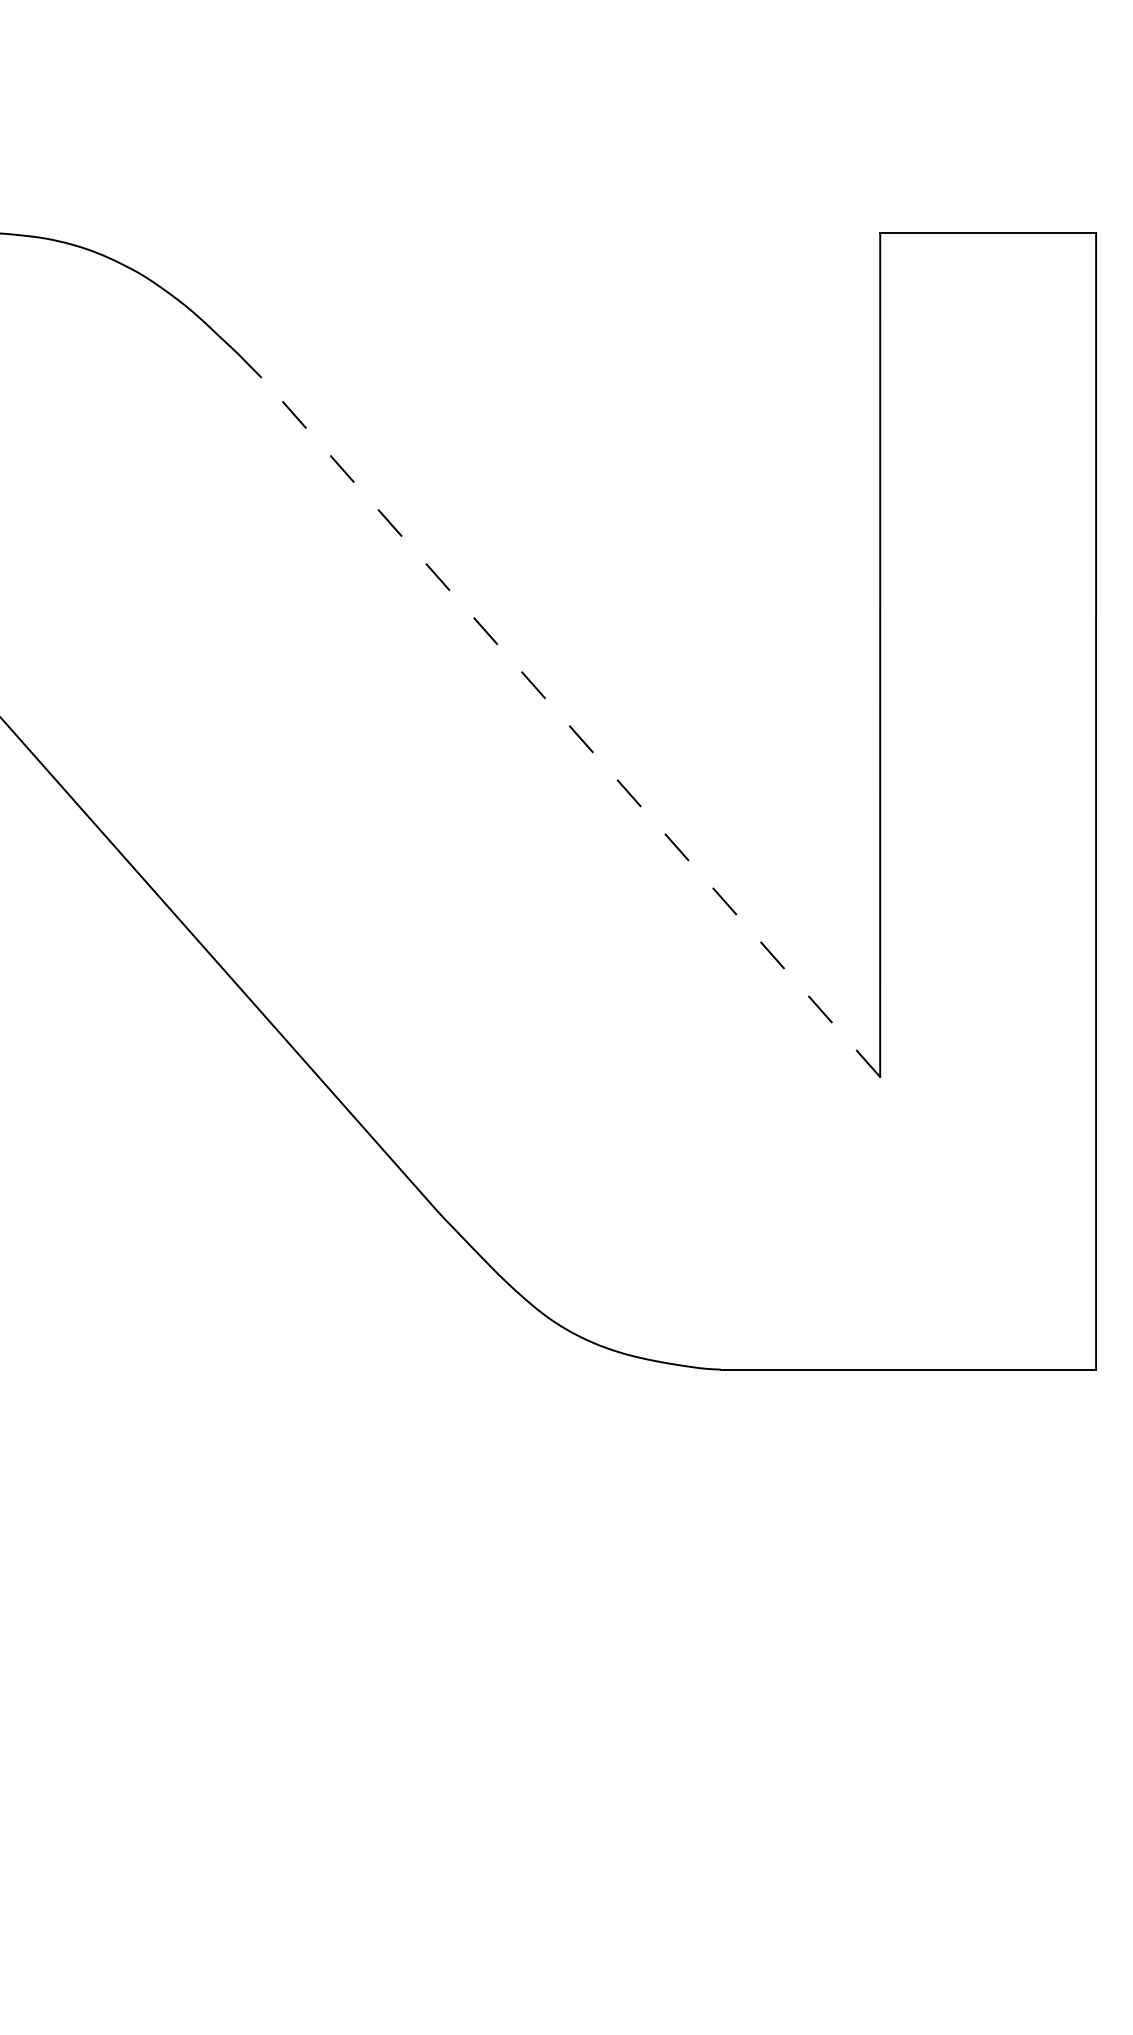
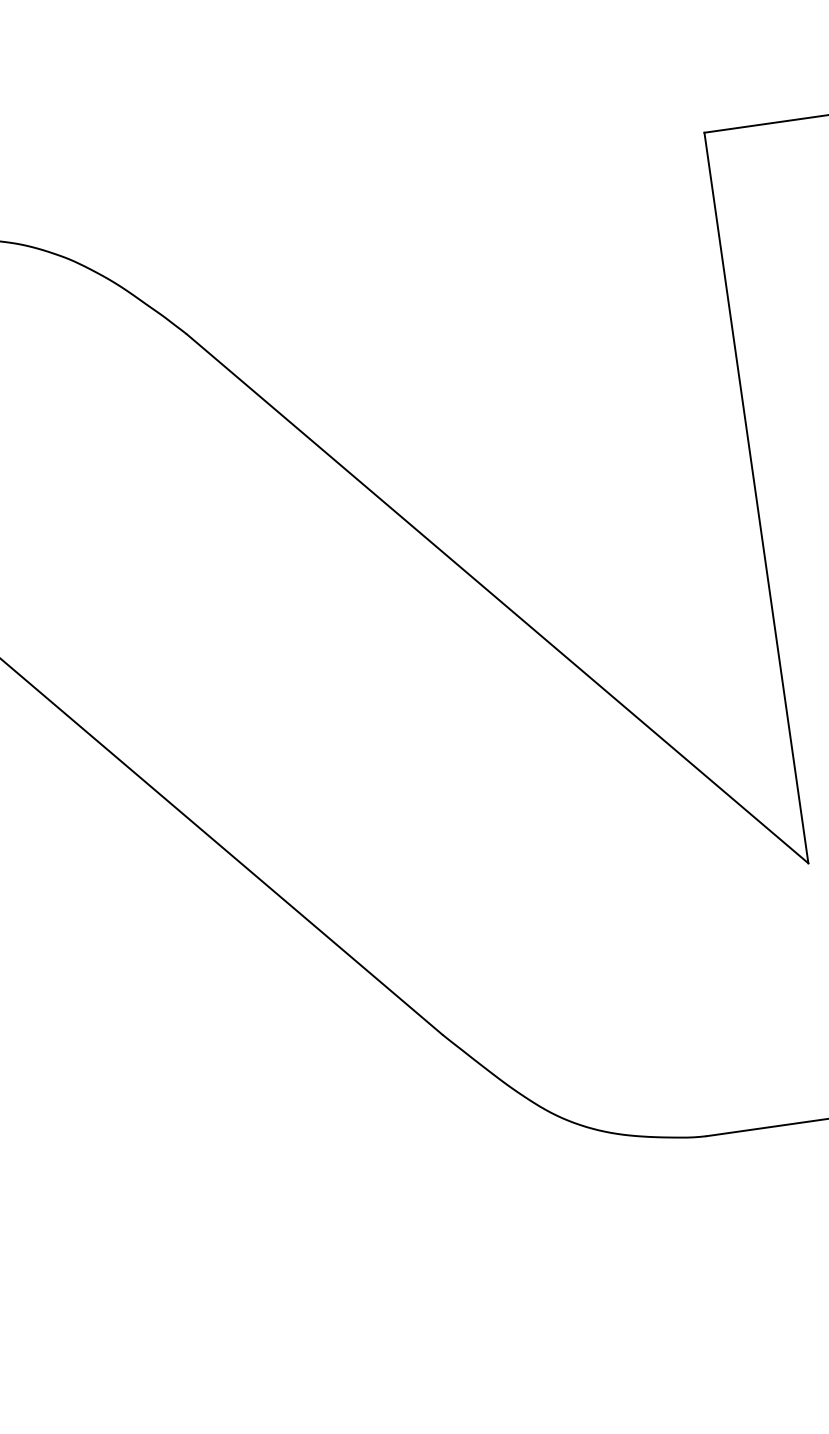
line: (570, 727) -> (497, 598), dashed -> solid

